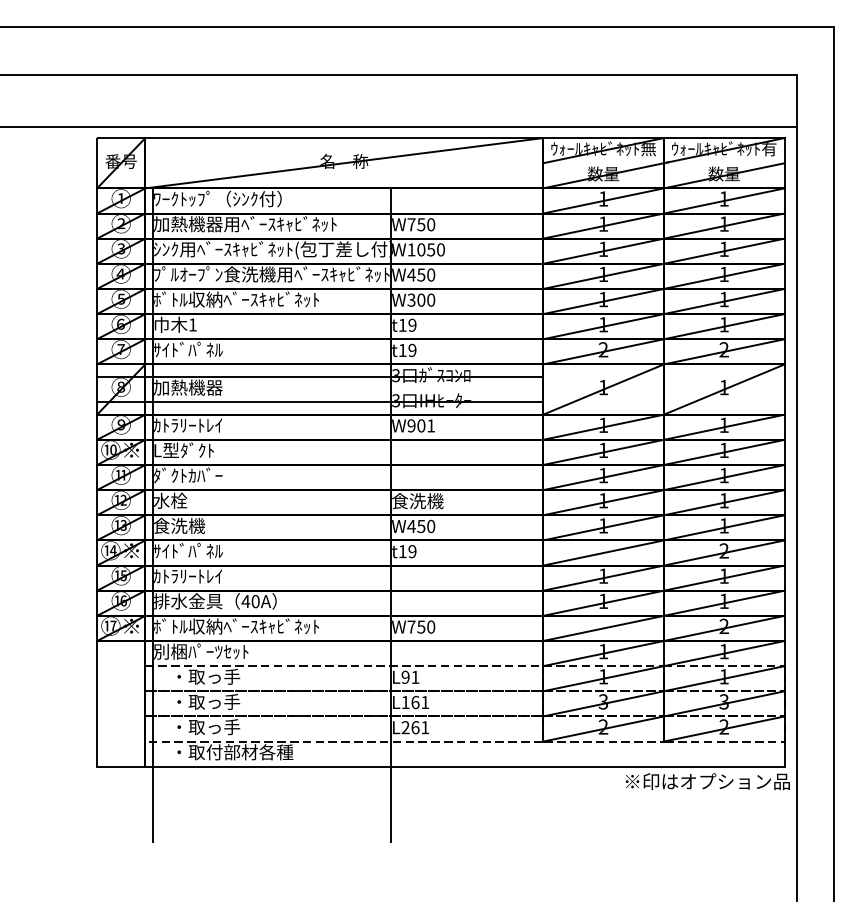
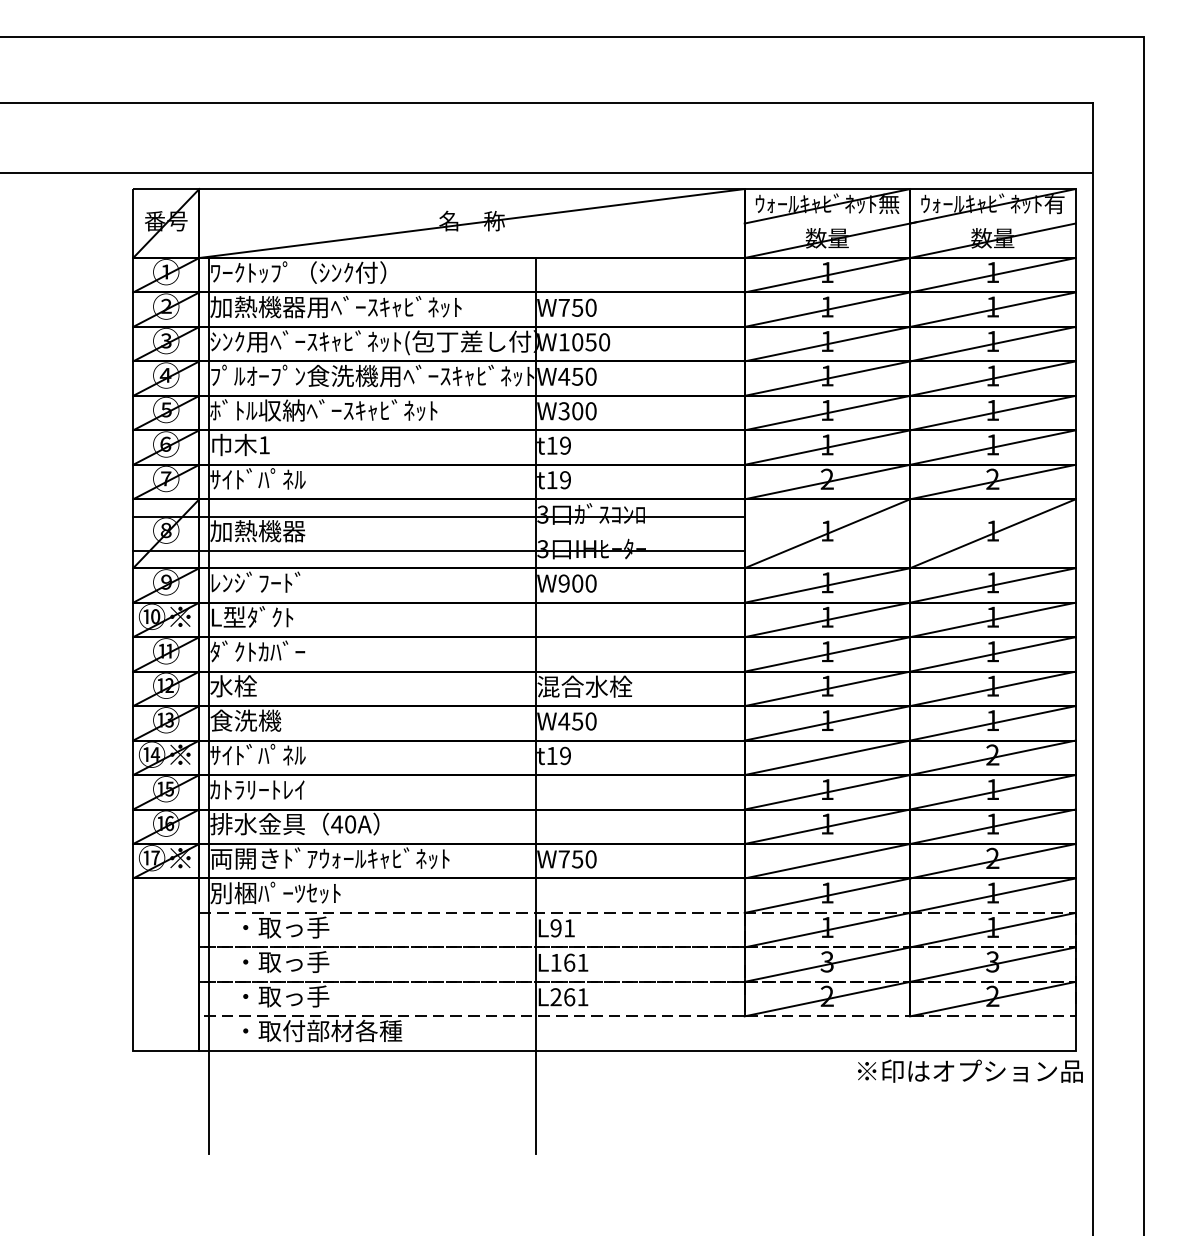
text: (187, 424) -> (257, 581), ｶﾄﾗﾘｰﾄﾚｲ -> ﾚﾝｼﾞﾌｰﾄﾞ
text: (431, 425) -> (591, 583), W901 -> W900
text: (426, 501) -> (584, 687), 食洗機 -> 混合水栓
text: (240, 626) -> (329, 858), ﾎﾞﾄﾙ収納ﾍﾞｰｽｷｬﾋﾞﾈｯﾄ -> 両開きﾄﾞｱｳｫｰﾙｷｬﾋﾞﾈｯﾄ

